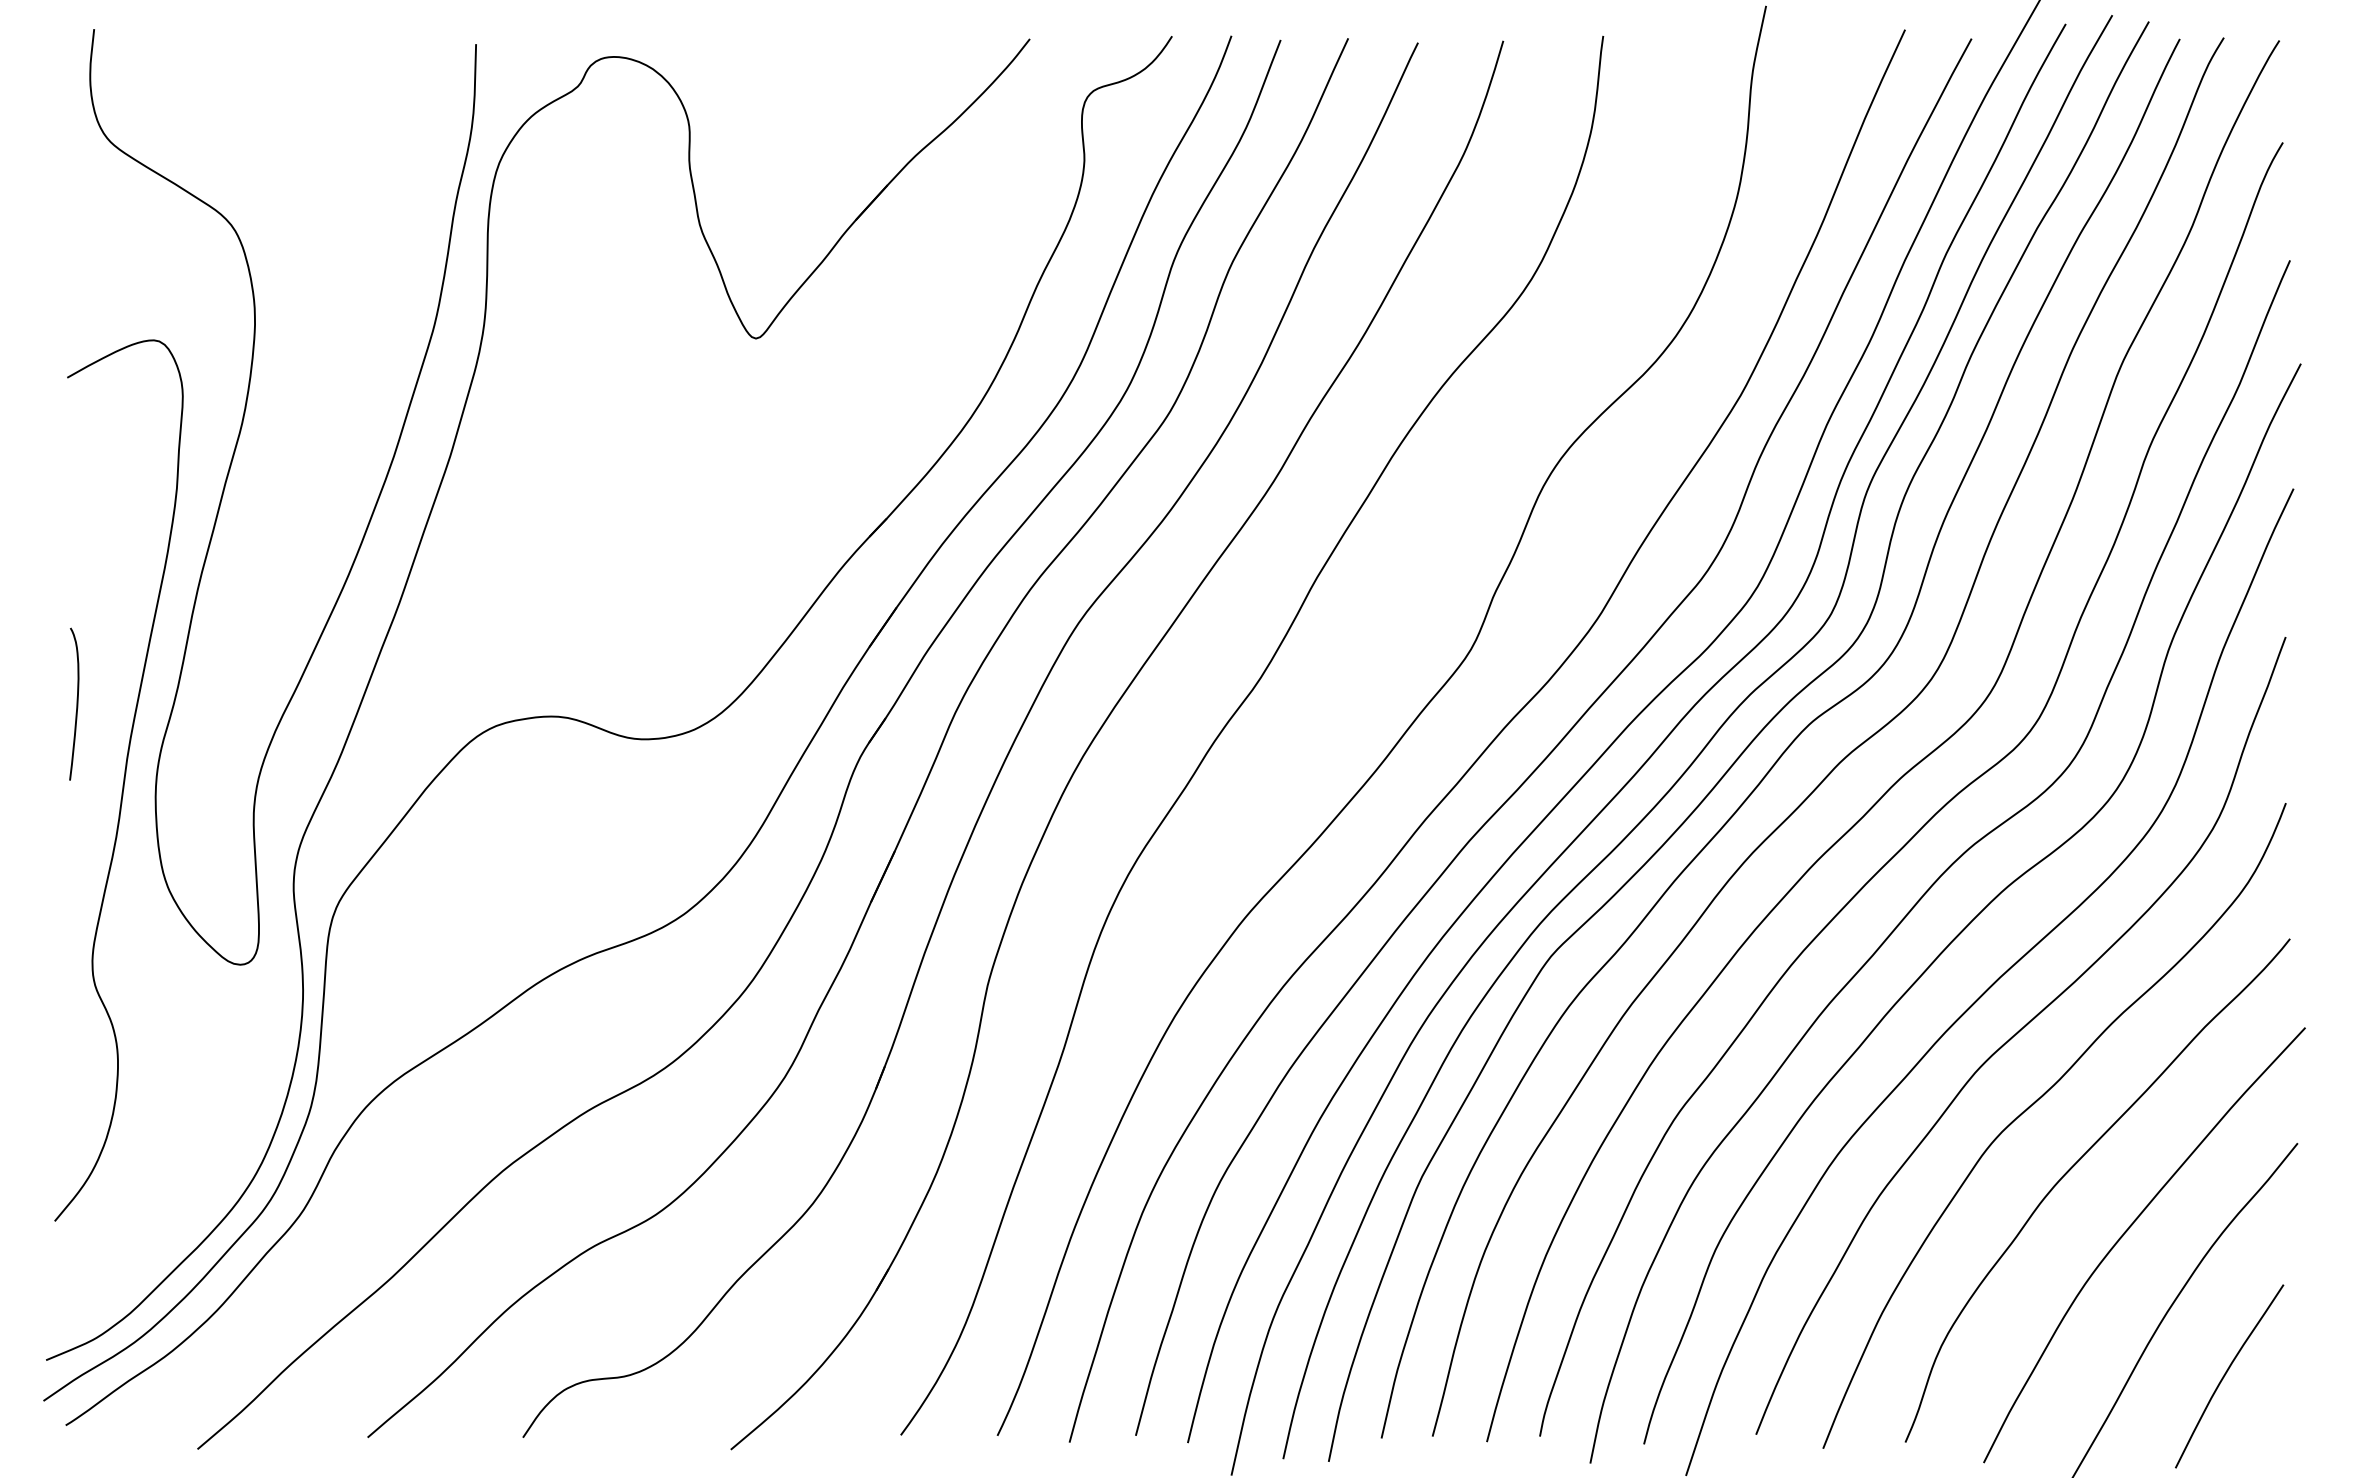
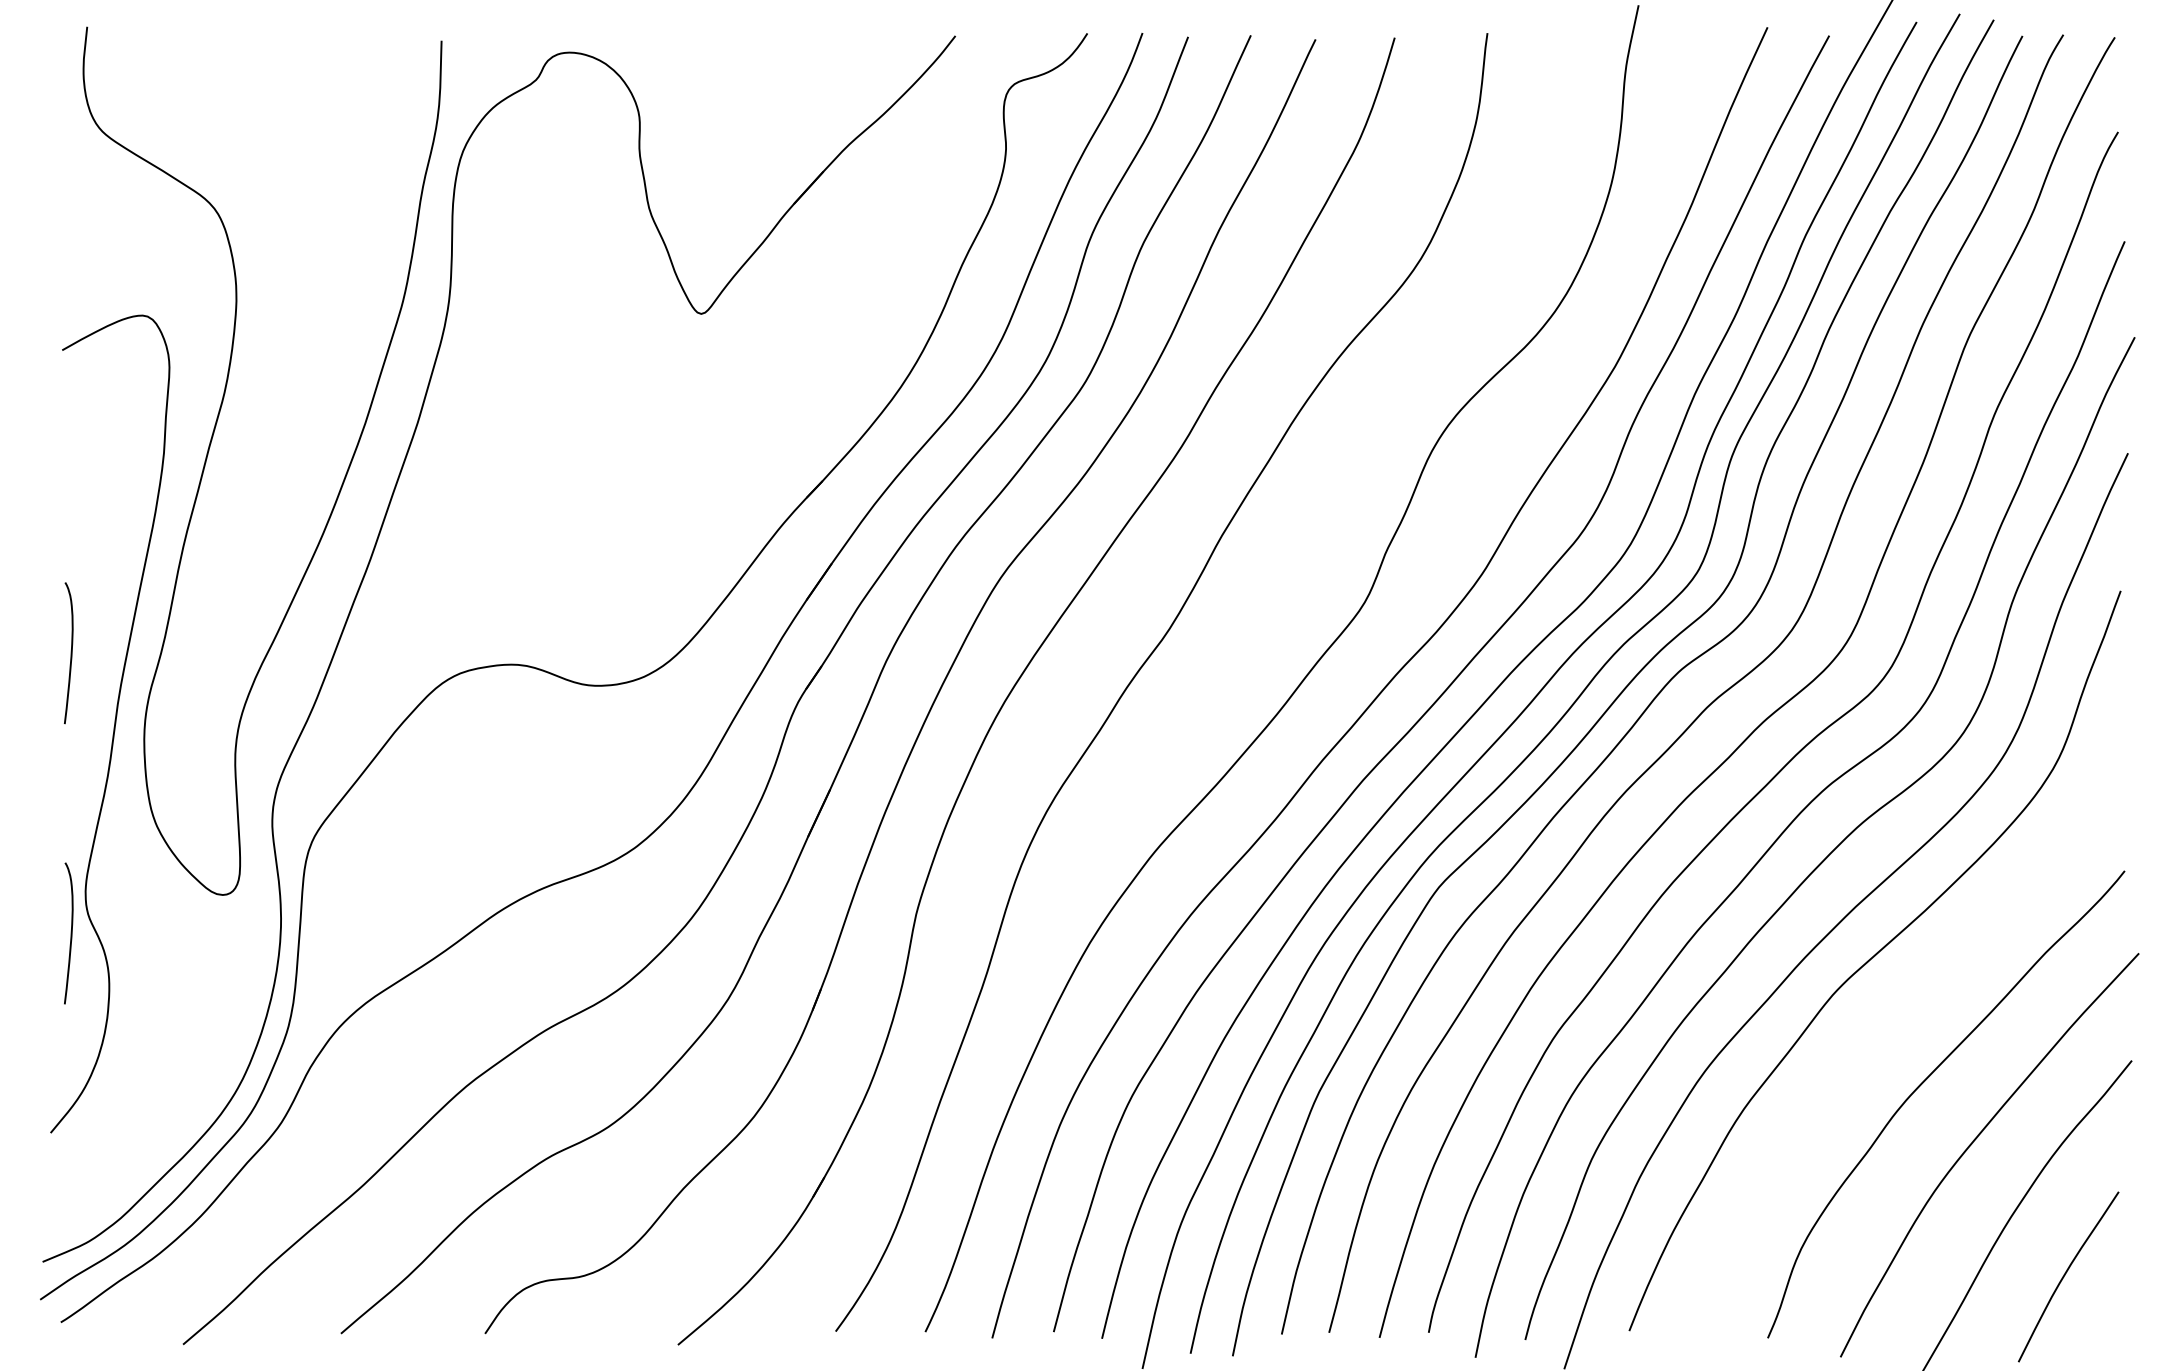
curve: (76, 1005) -> (70, 932), added
curve: (2034, 1104) -> (1887, 1024), removed

